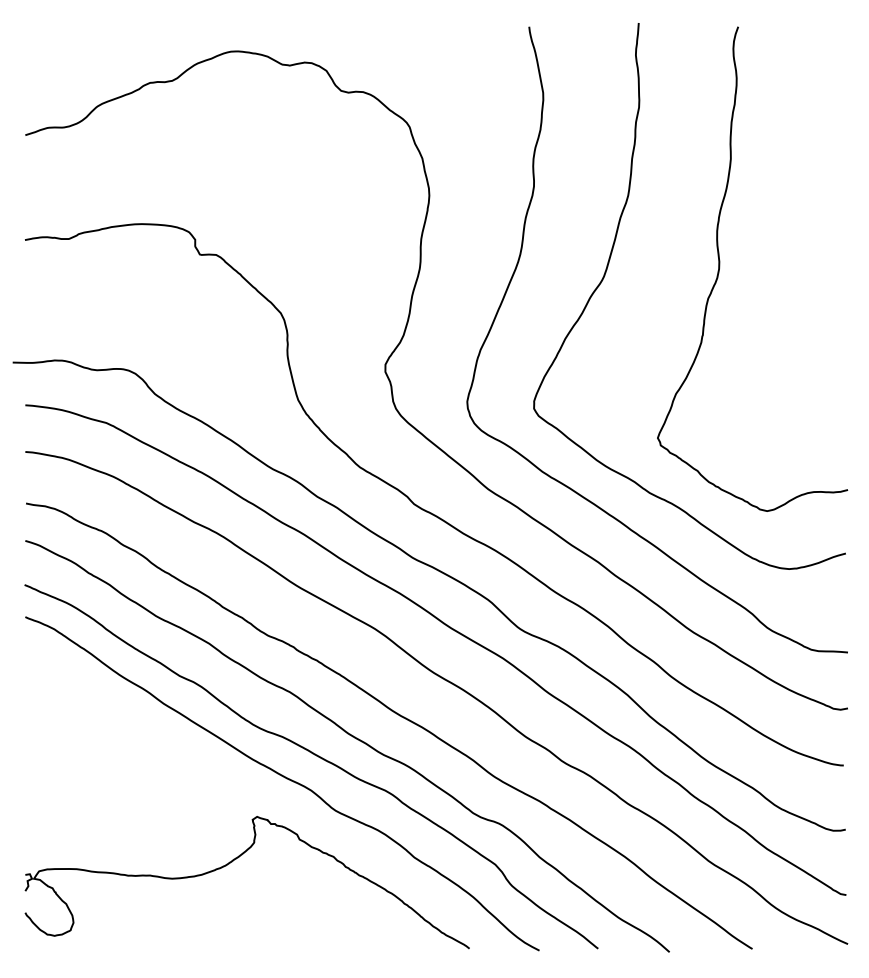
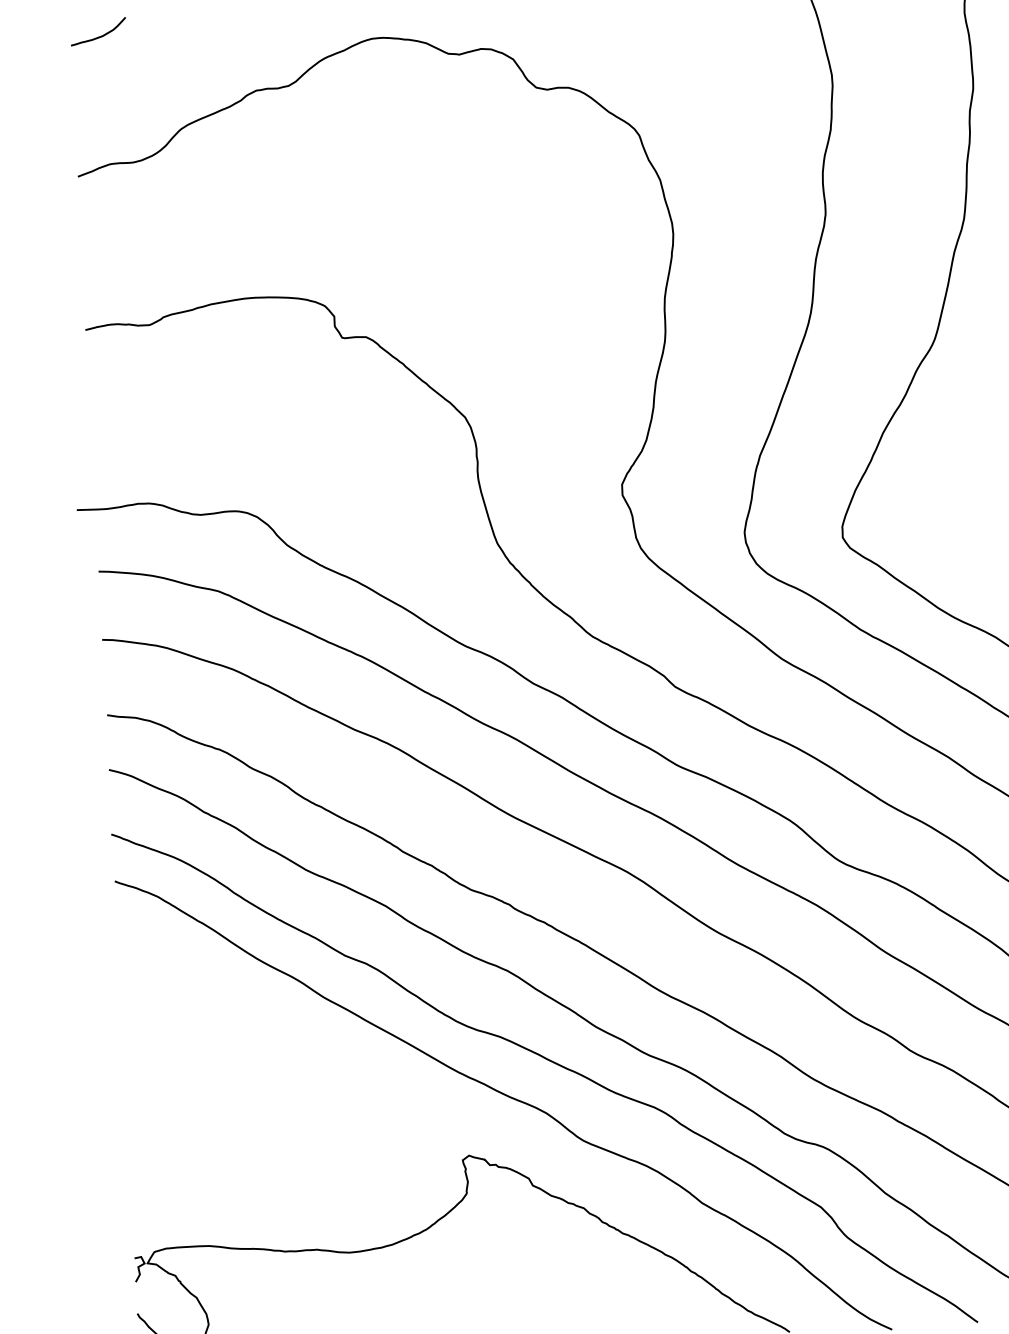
curve: (45, 39) -> (100, 35), added

